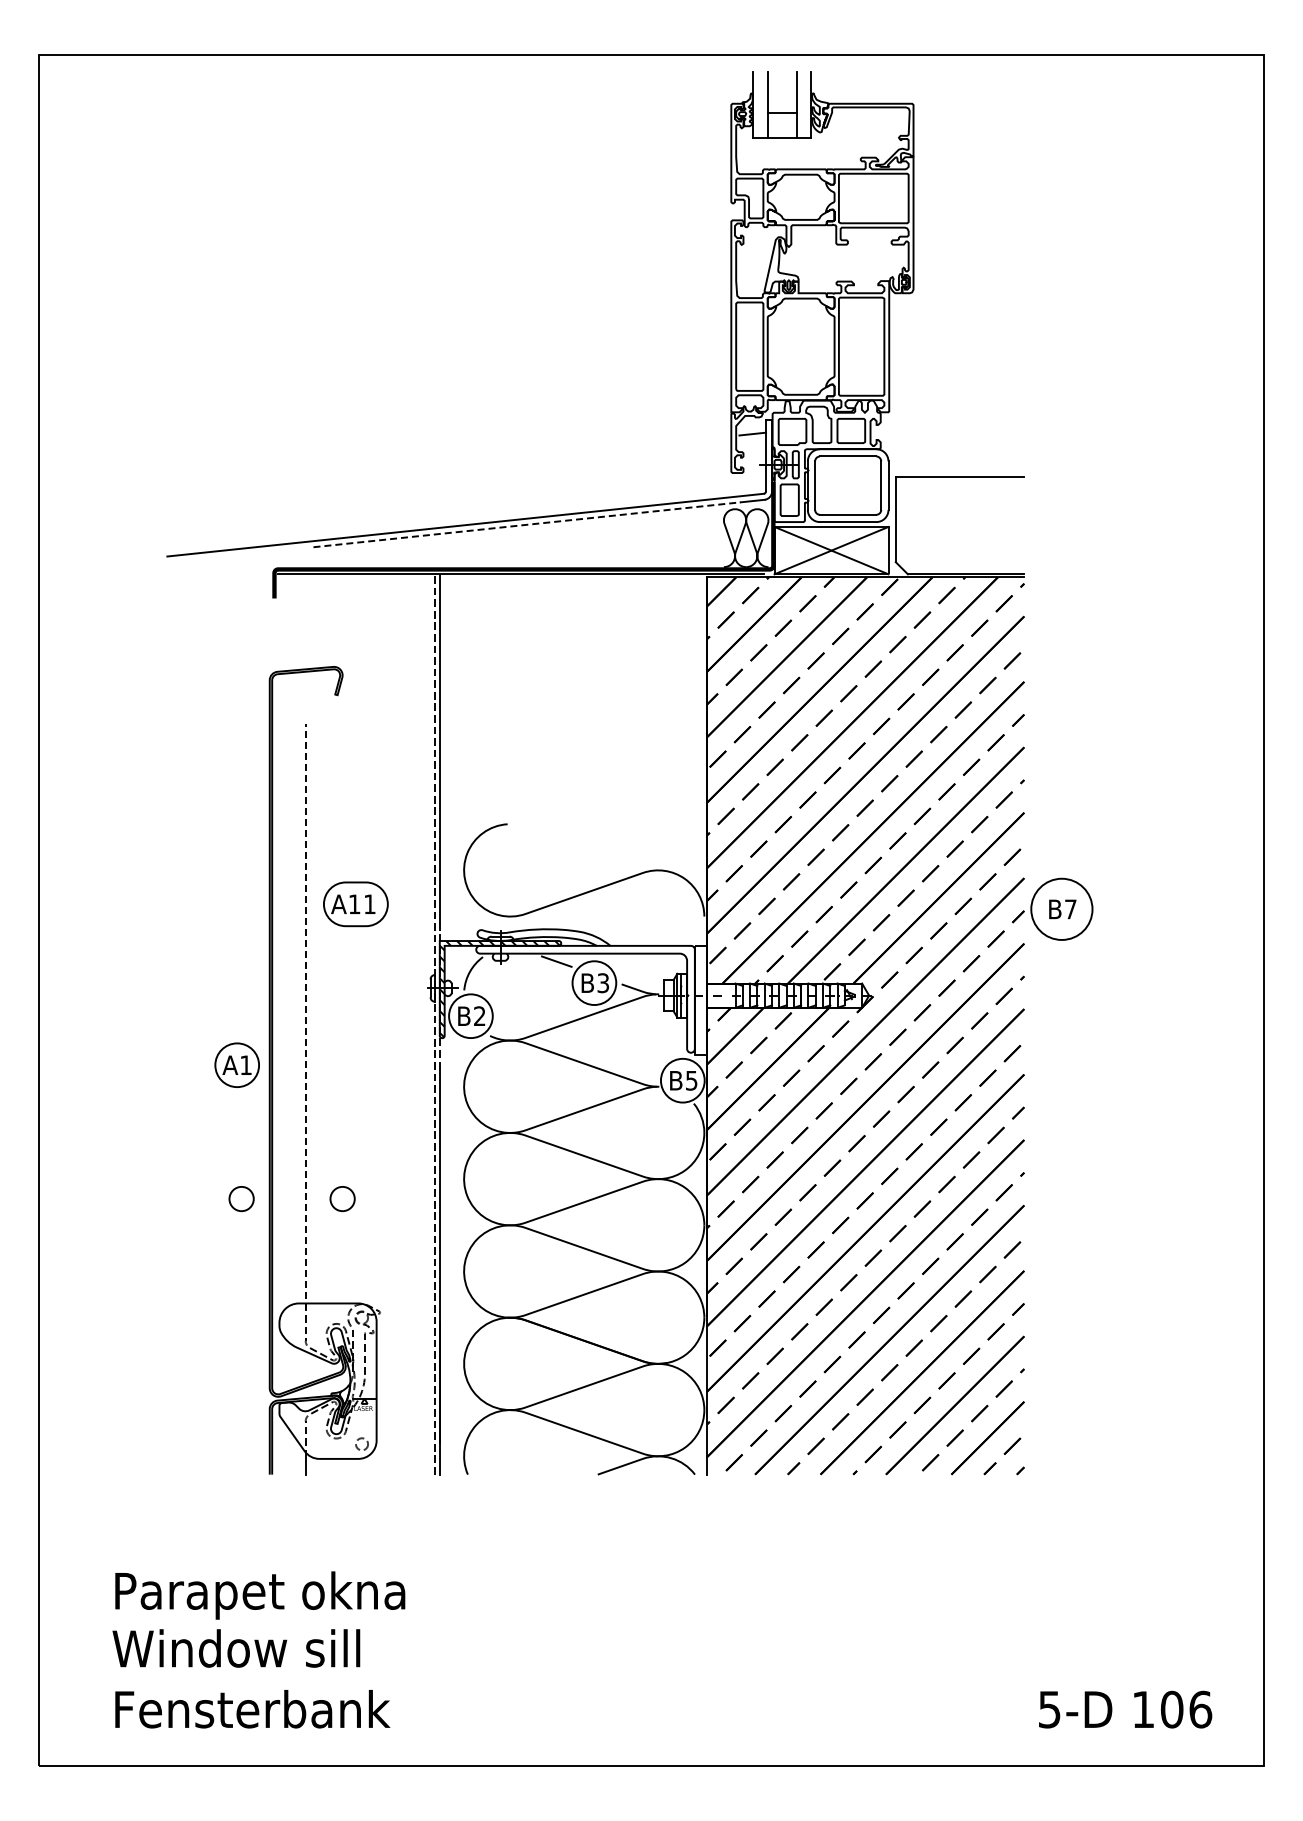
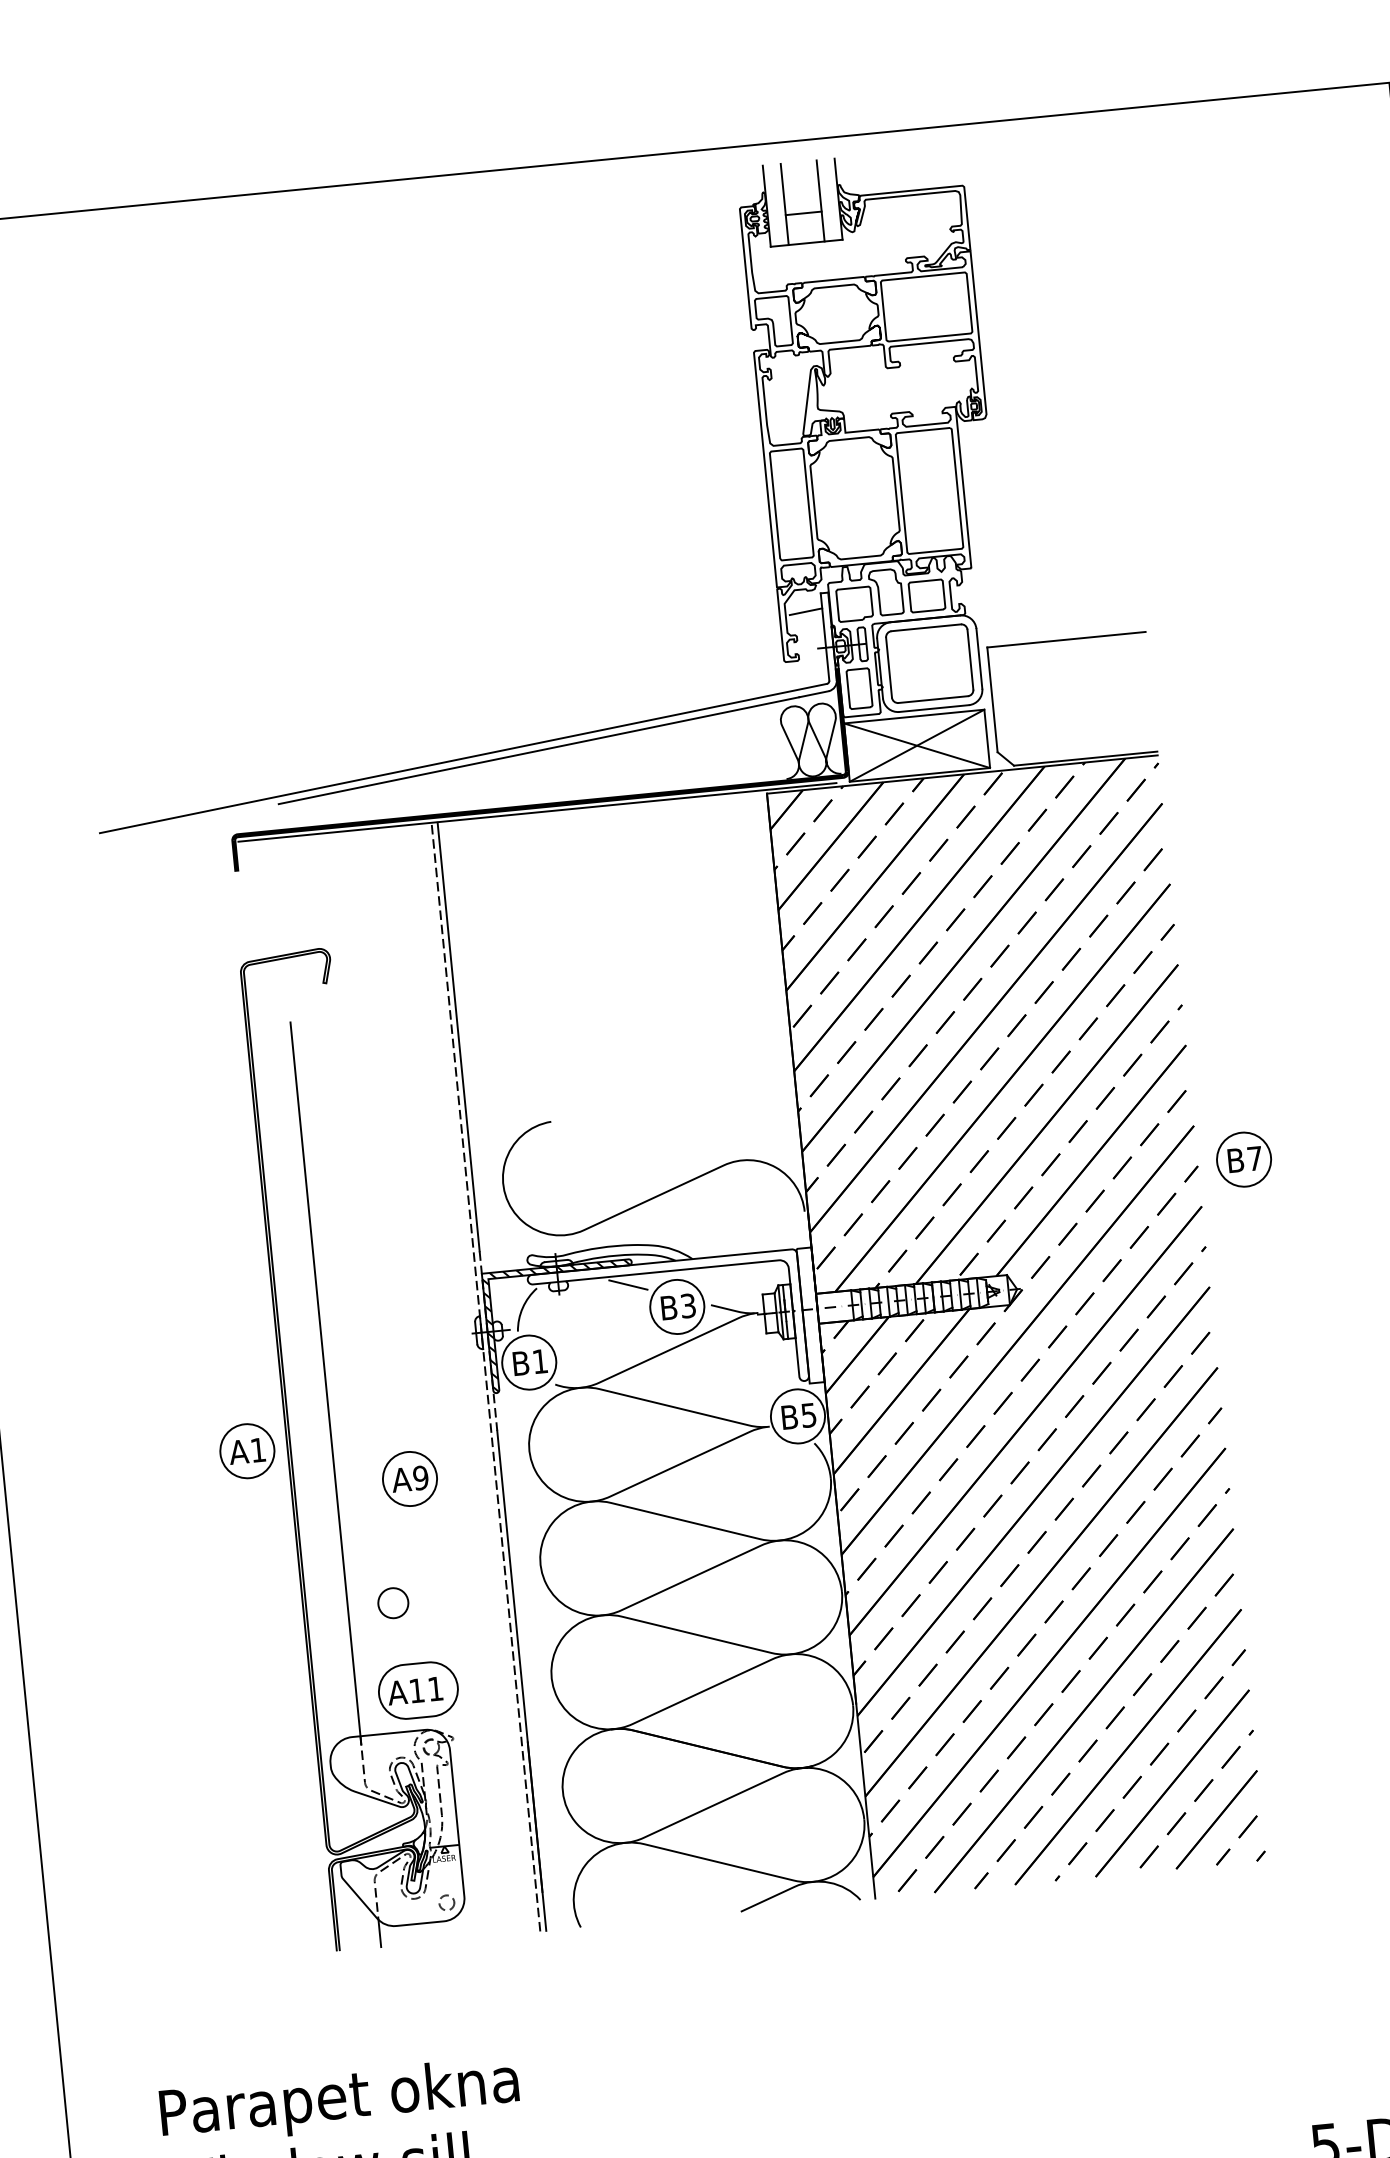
line: (527, 524) -> (539, 750), dashed -> solid
part: (355, 904) -> (417, 1690), moved
circle: (1061, 909) -> (1243, 1159), size x0.71
text: (479, 1015) -> (539, 1360), B2 -> B1
line: (305, 1016) -> (325, 1382), dashed -> solid
part: (365, 1100) -> (409, 1479), added
circle: (241, 1199) -> (268, 1615), removed

